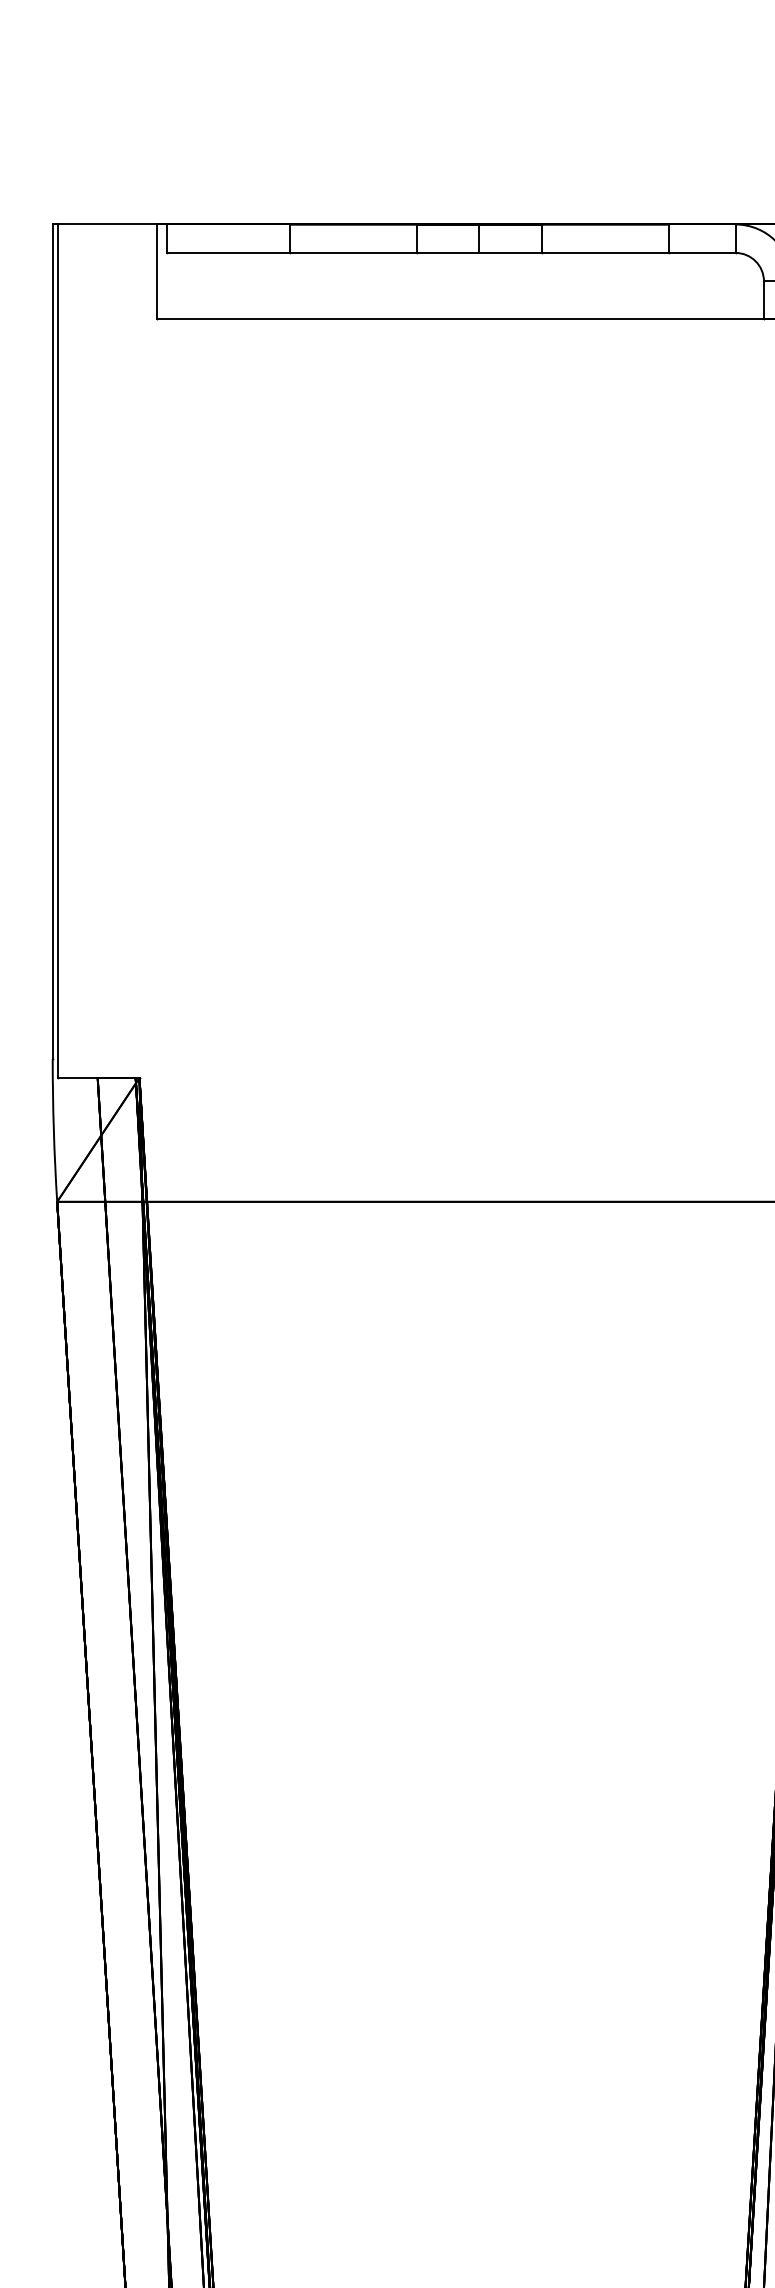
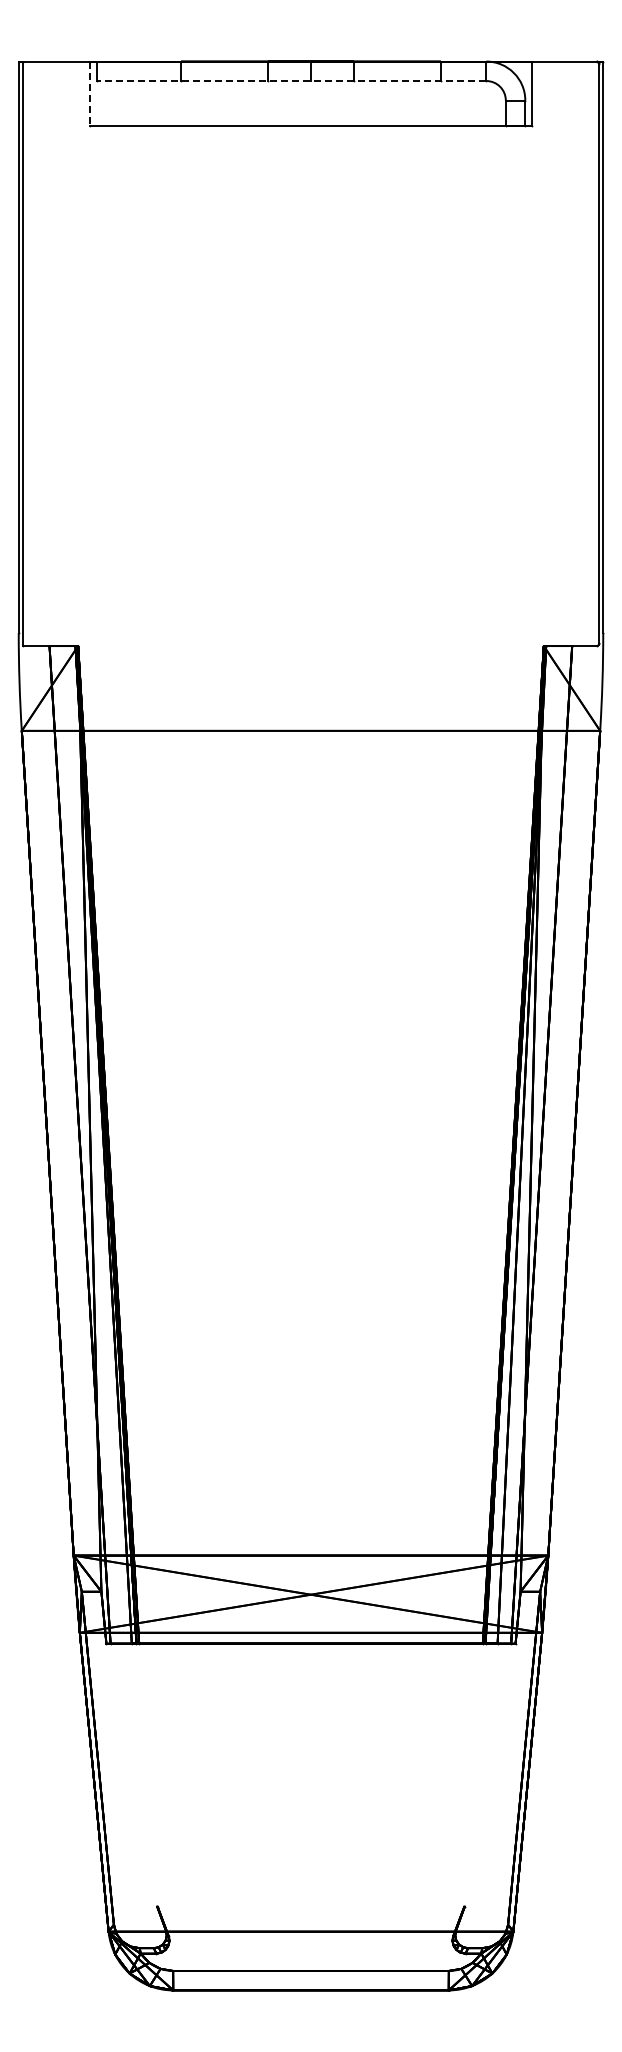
line: (451, 253) -> (291, 81), solid -> dashed
line: (157, 272) -> (90, 94), solid -> dashed

